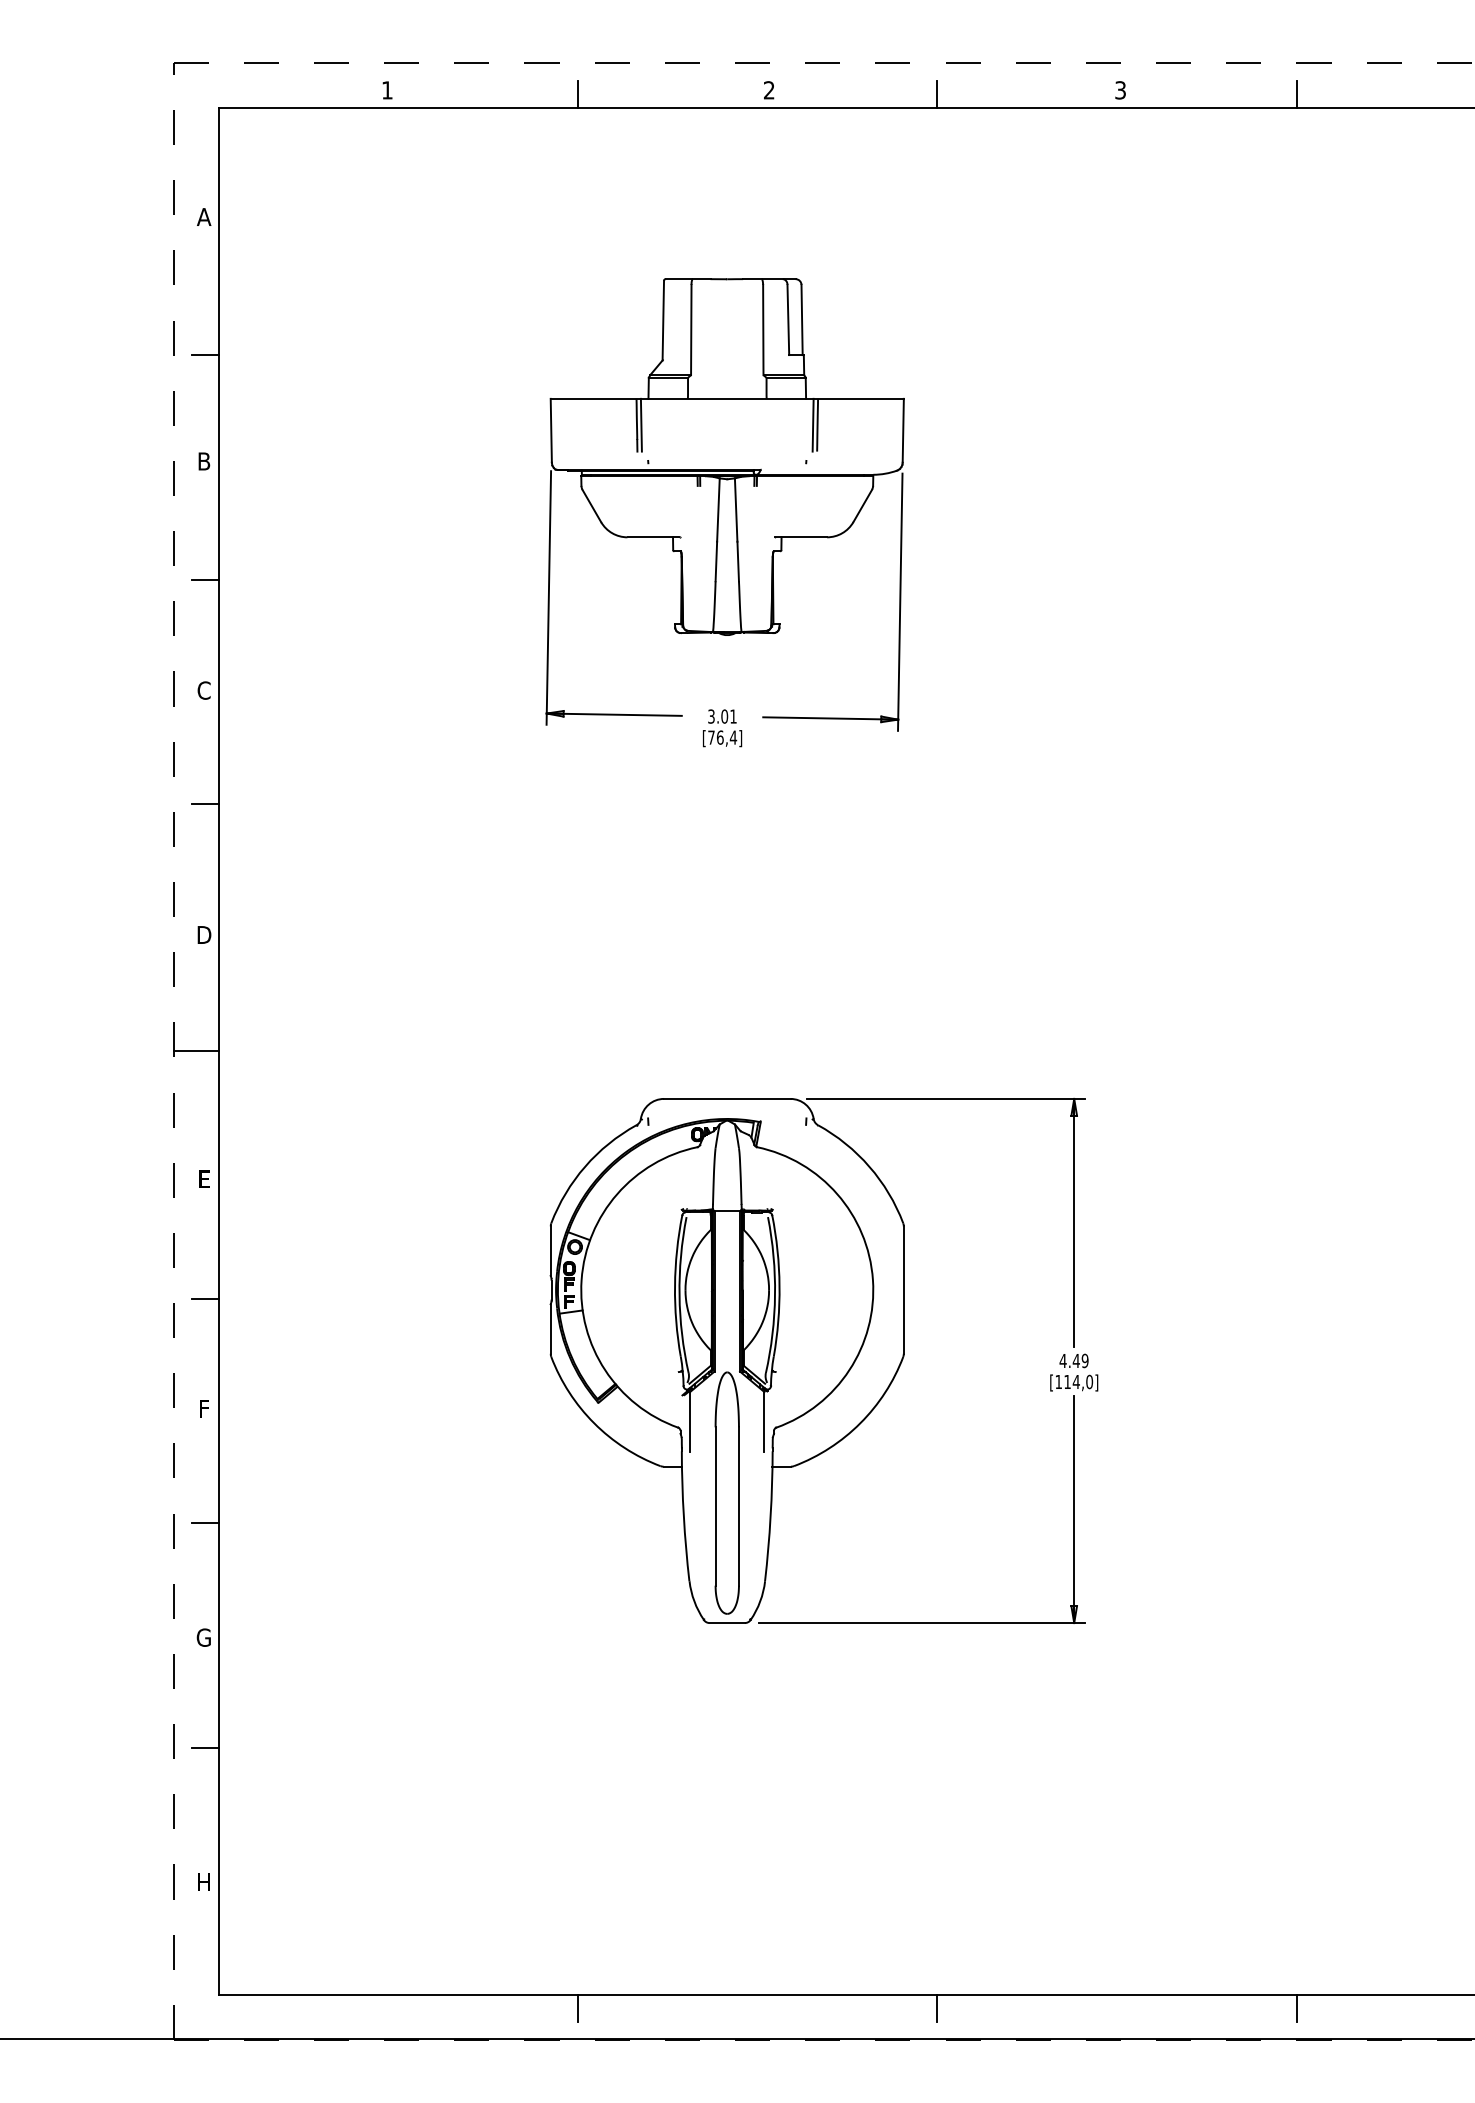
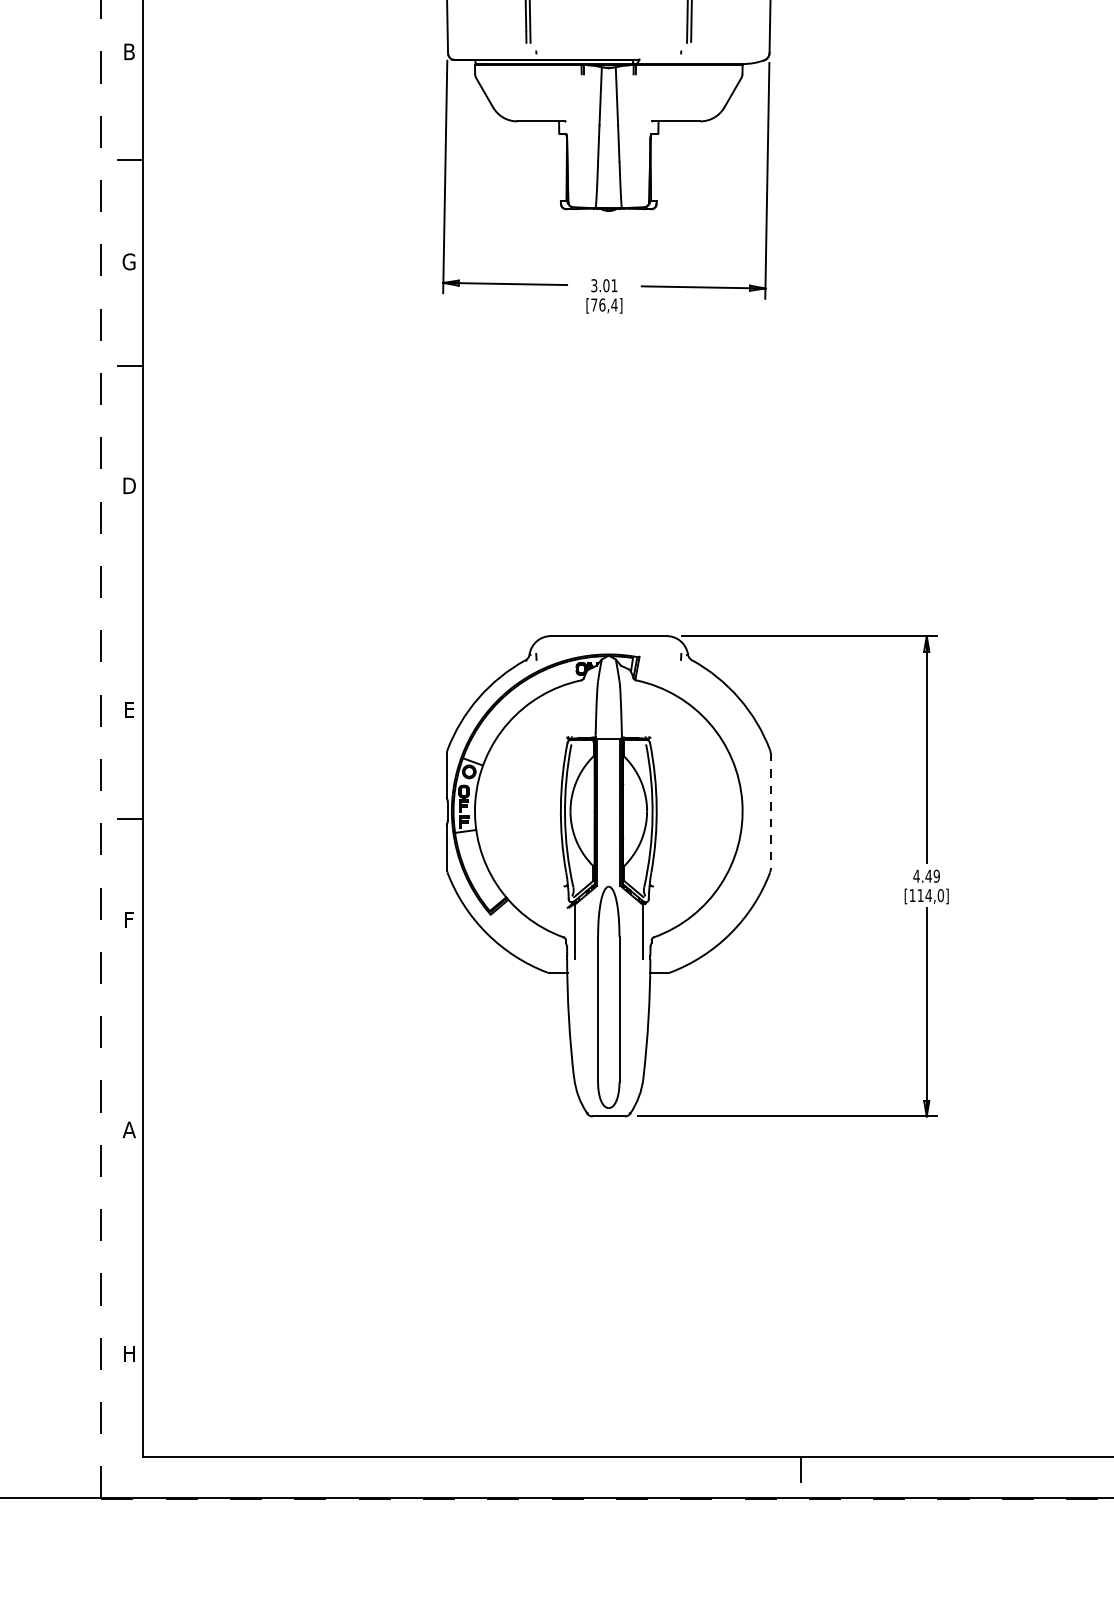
text: (203, 690) -> (128, 261), C -> G
line: (195, 1051) -> (121, 592), removed
line: (903, 1290) -> (770, 811), solid -> dashed
line: (204, 1523) -> (129, 1025), removed
text: (203, 1637) -> (128, 1129), G -> A
line: (204, 1747) -> (129, 1230), removed
line: (577, 2007) -> (471, 1468), removed

